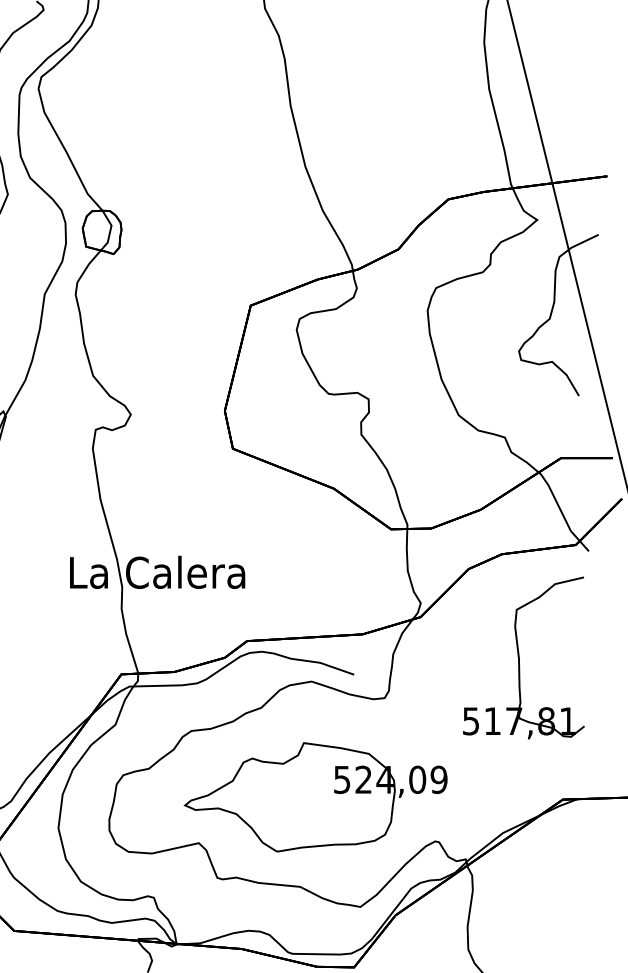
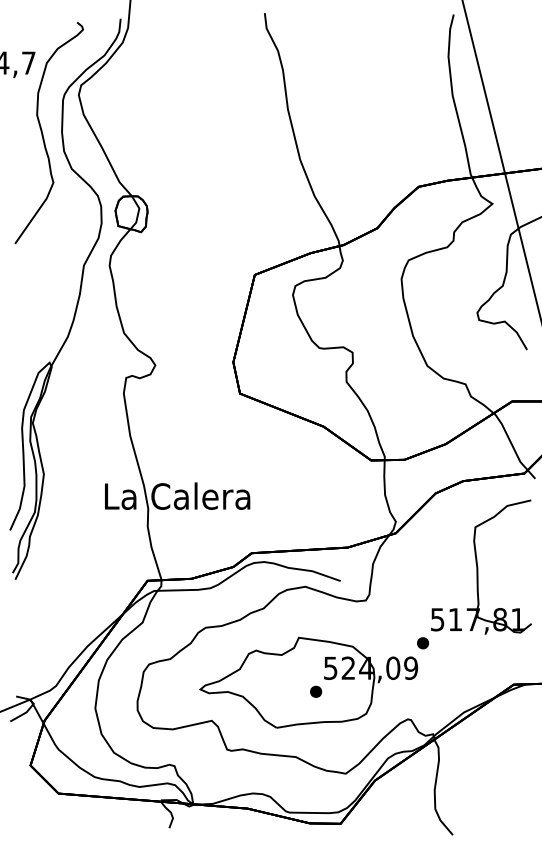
part: (454, 749) -> (423, 643), added
part: (325, 807) -> (316, 691), added

